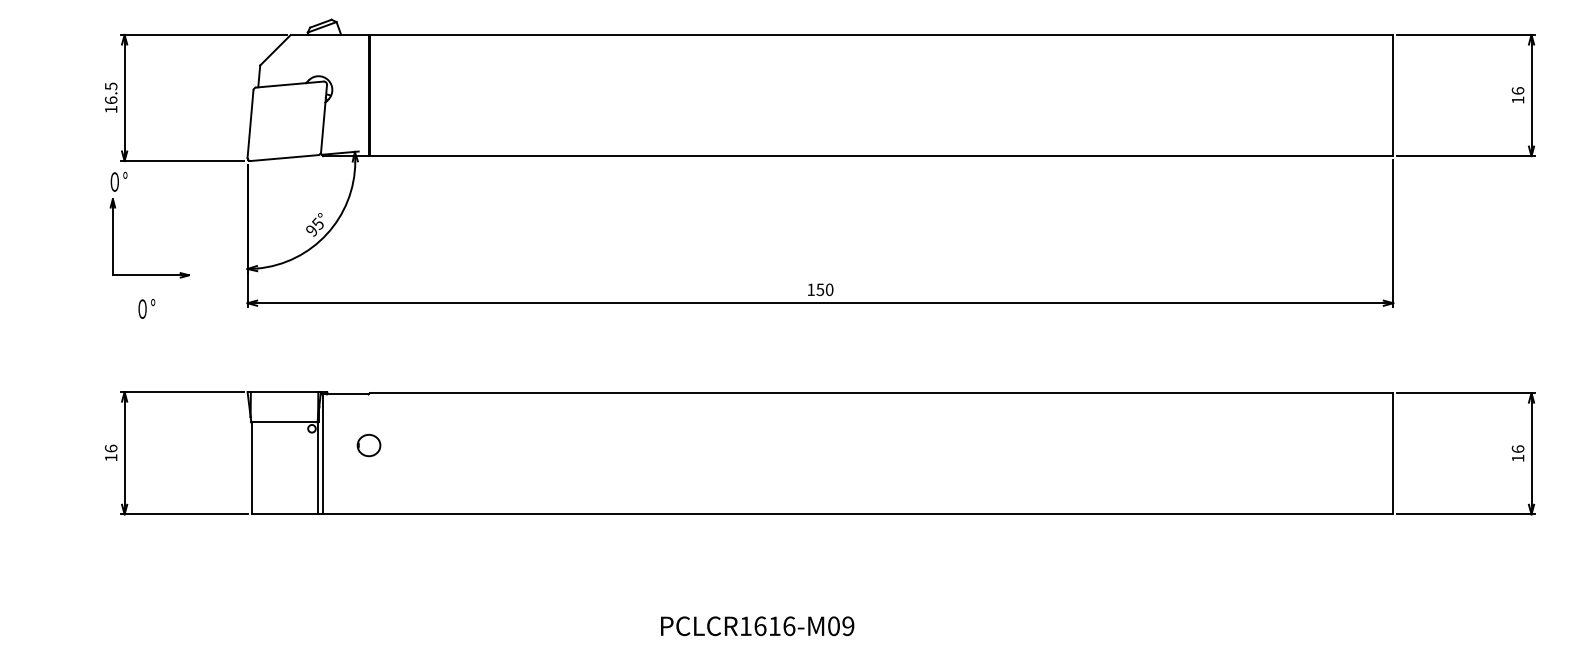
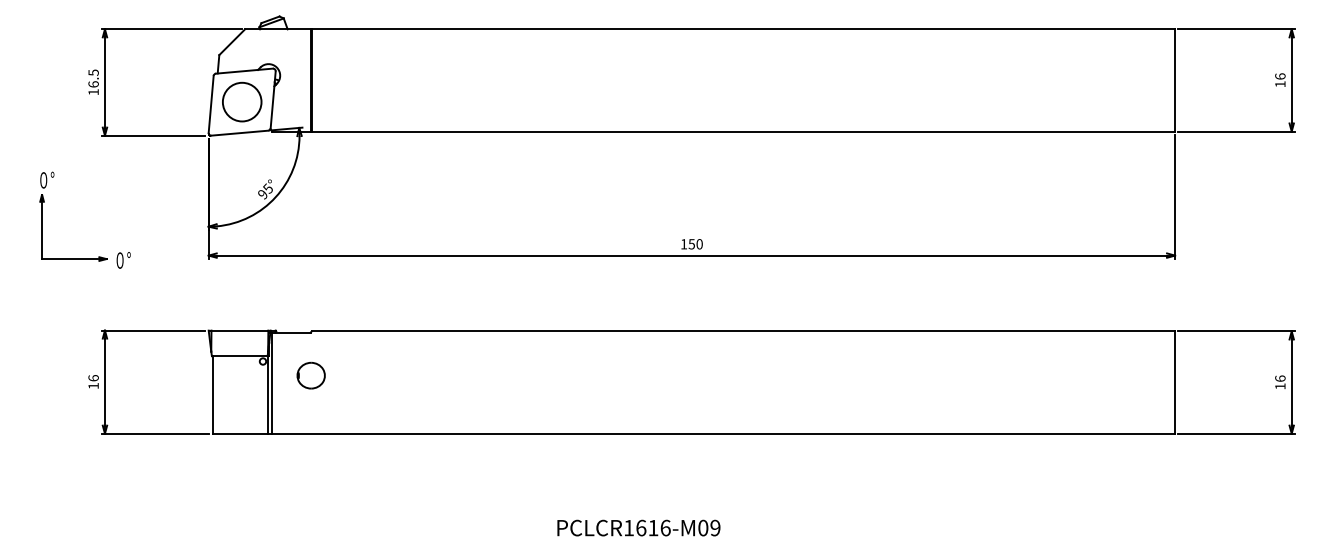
circle: (287, 120) -> (242, 101), added
part: (113, 224) -> (42, 216), moved
part: (368, 445) -> (310, 375), size x1.43

